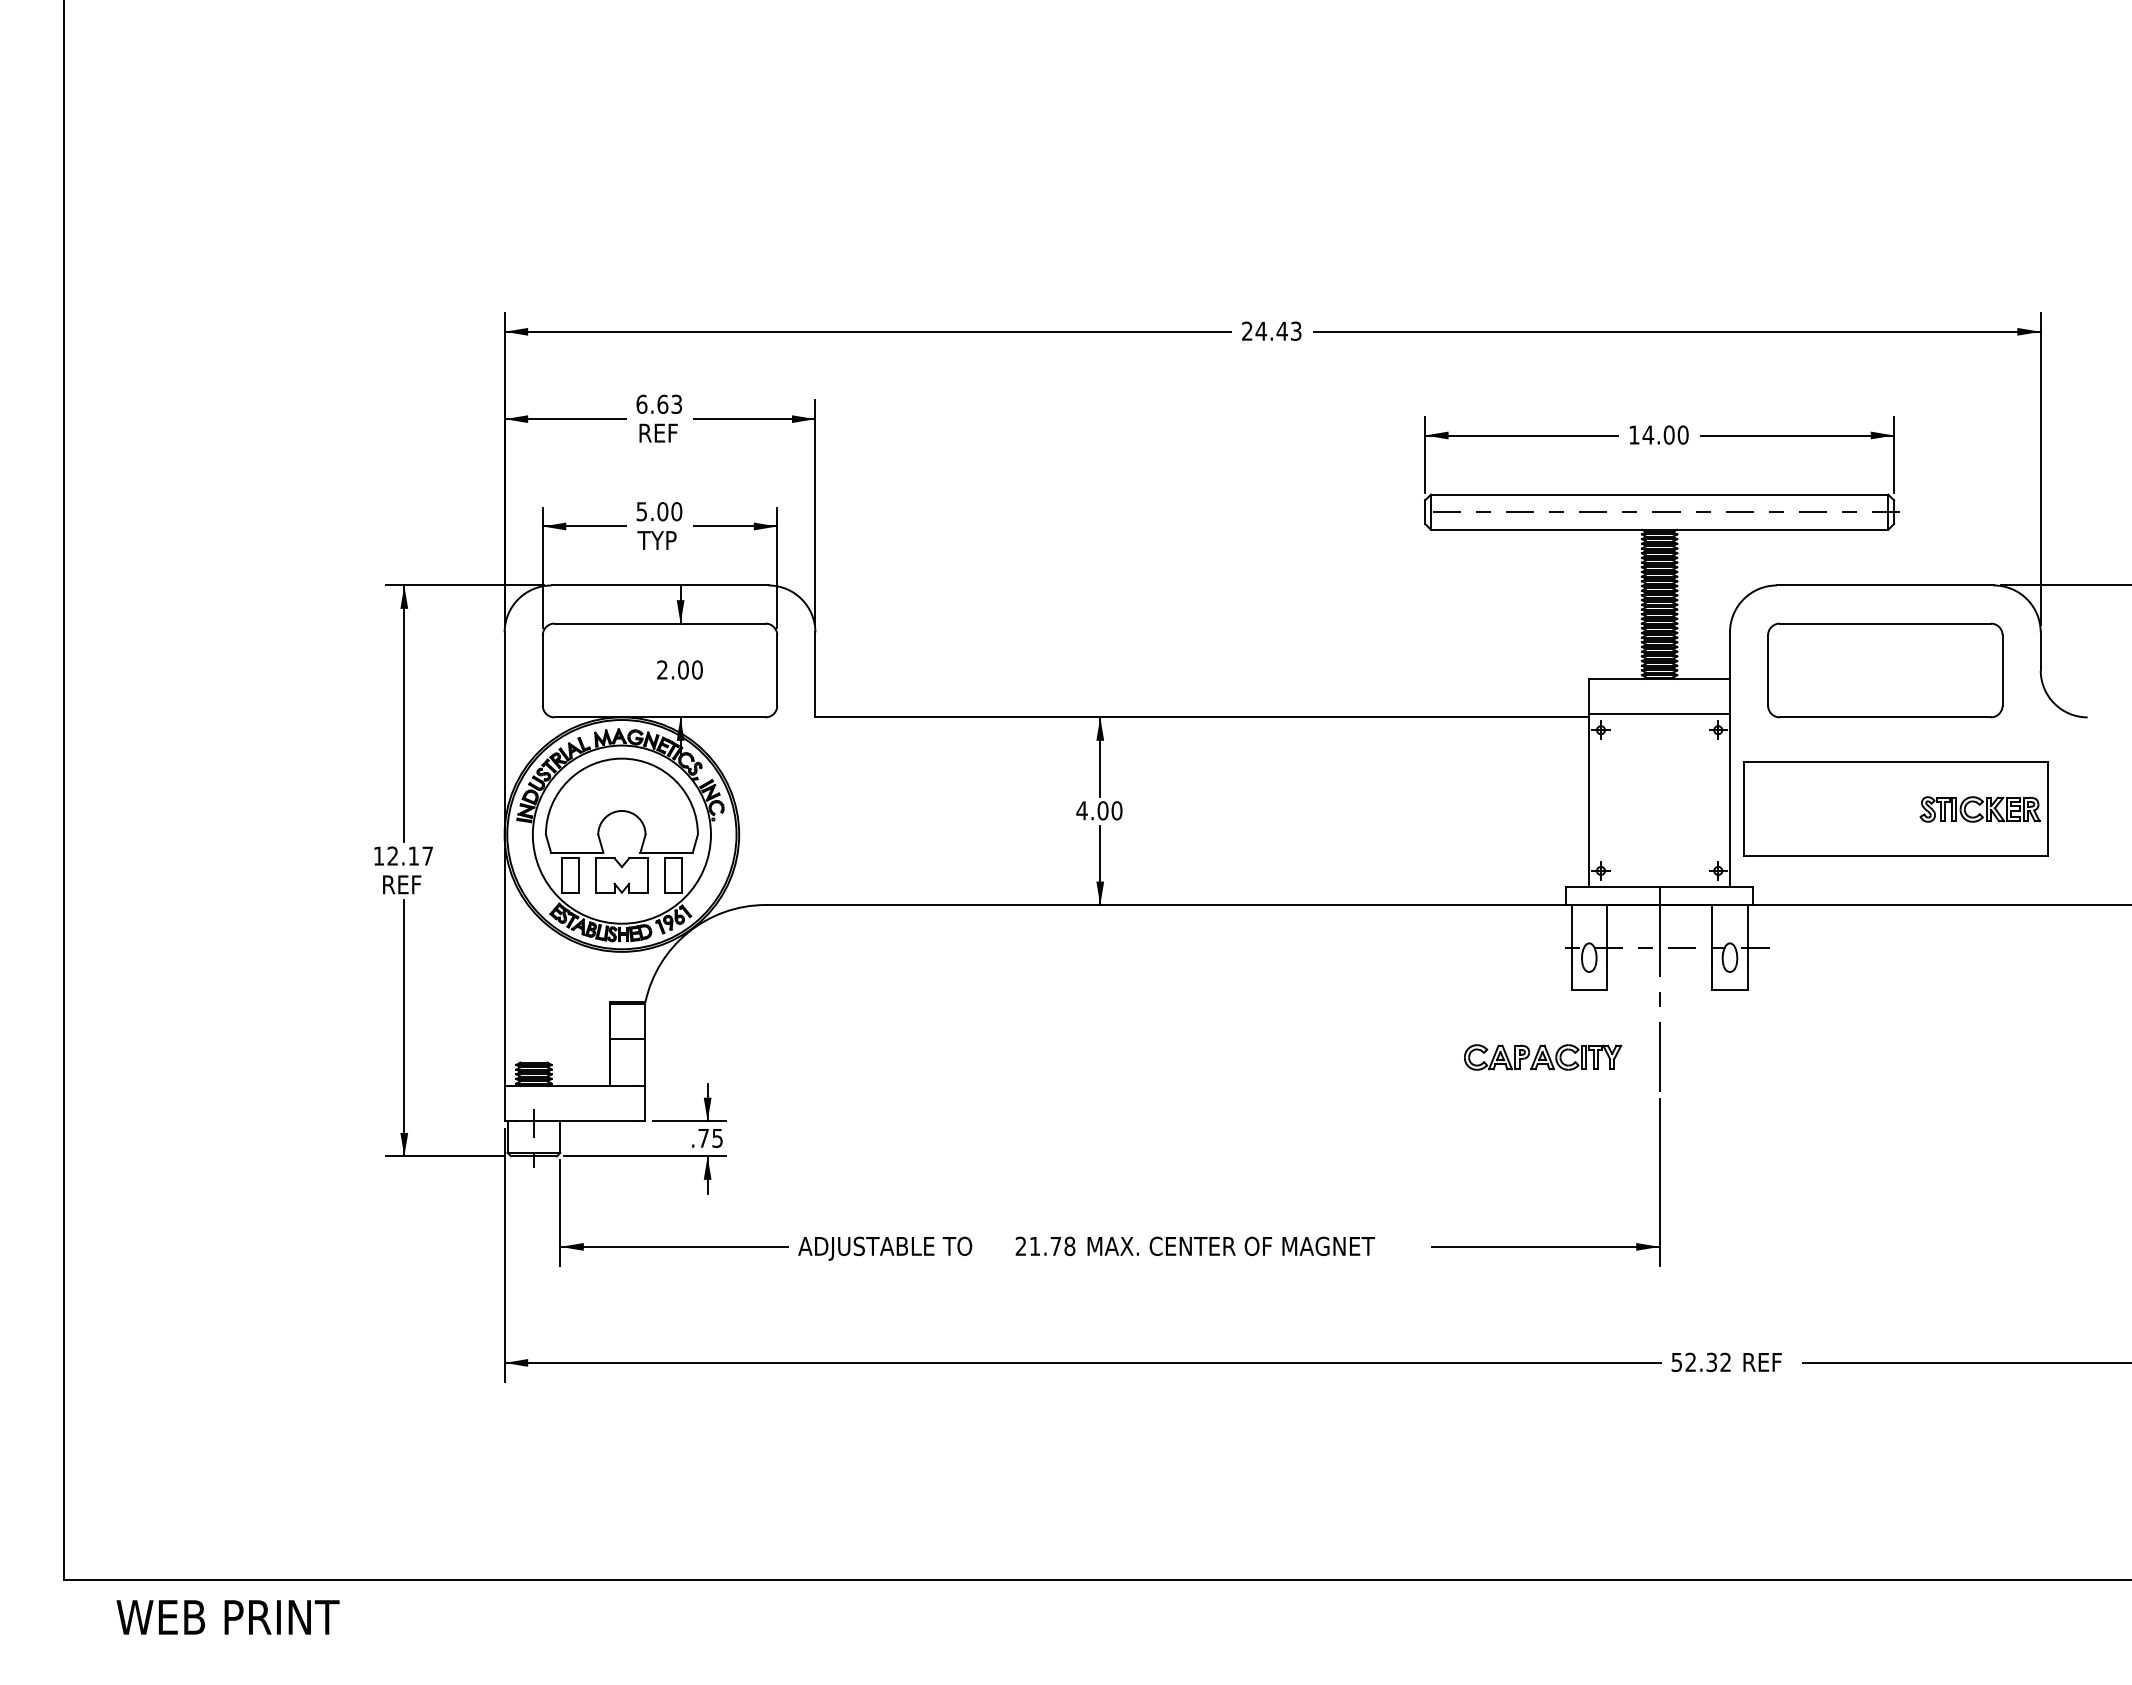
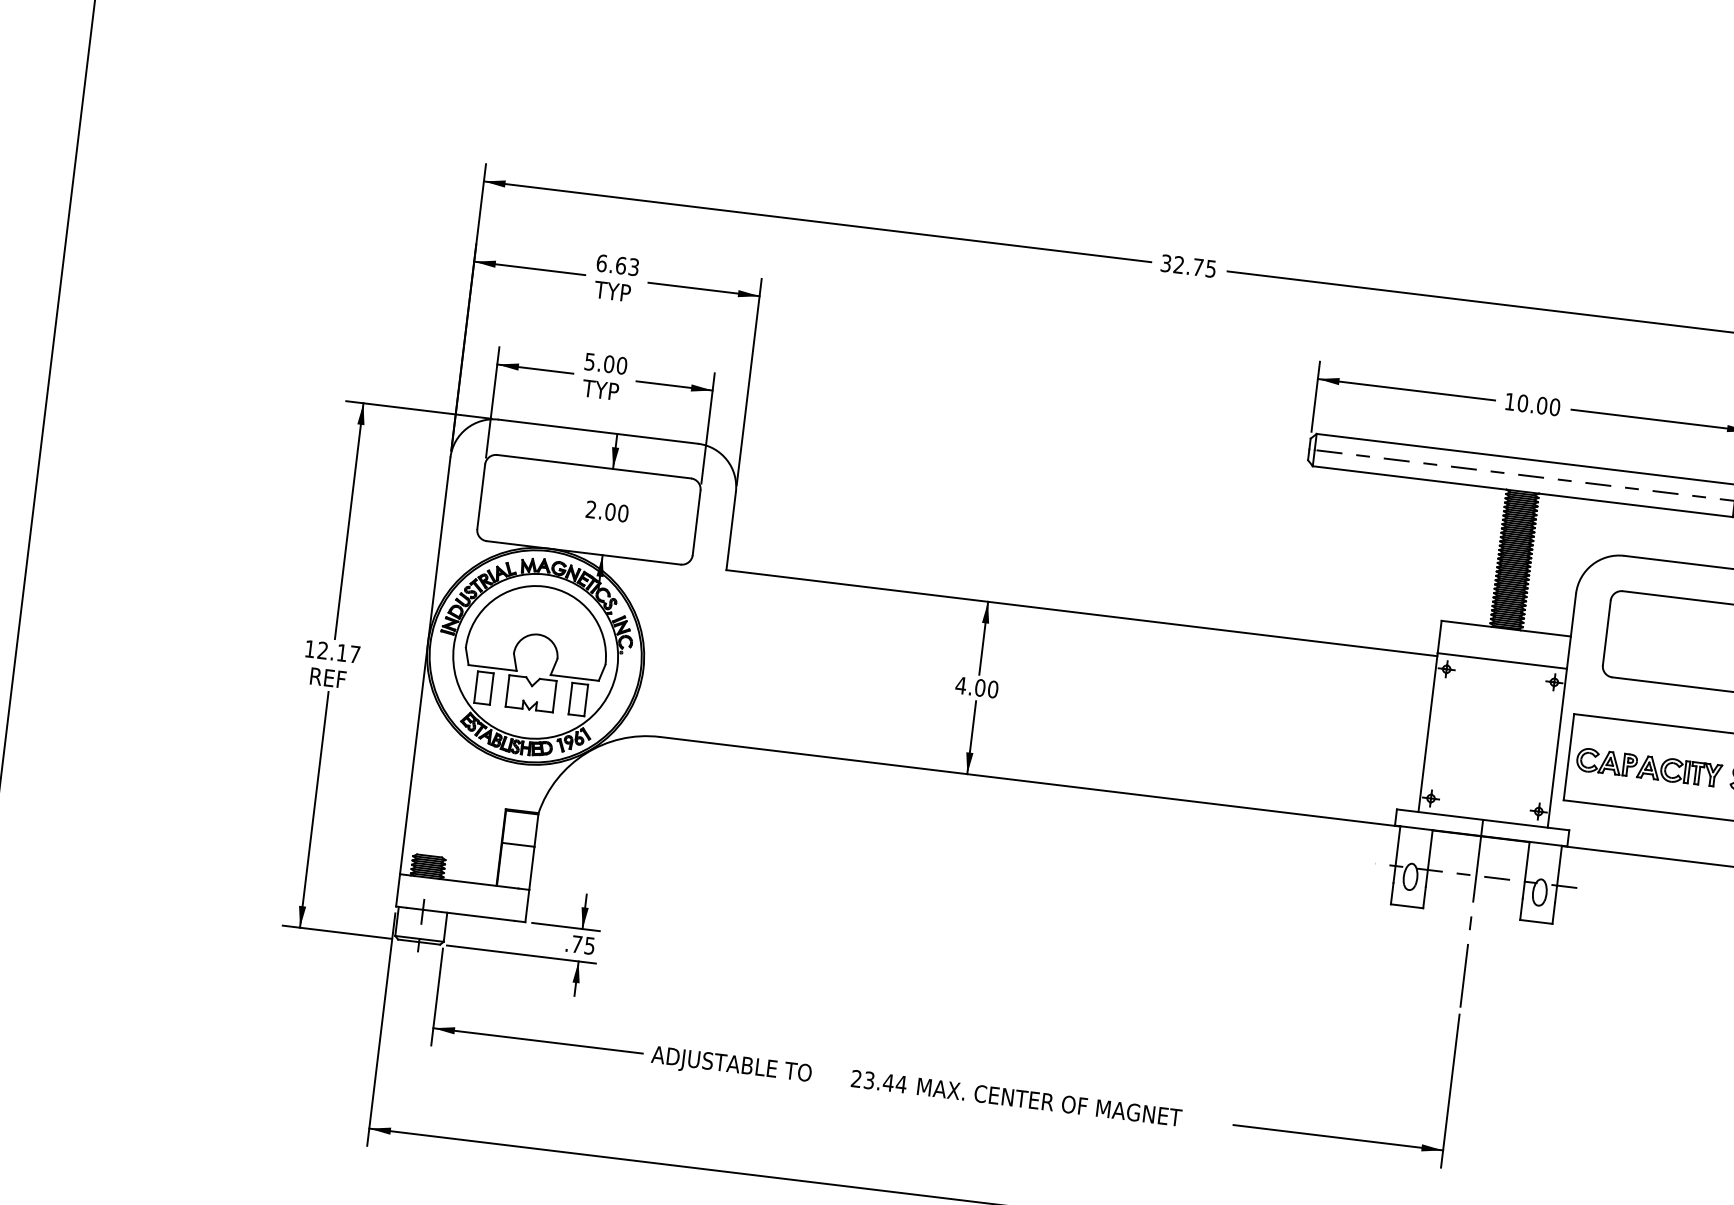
text: (1271, 330) -> (1188, 265), 24.43 -> 32.75
text: (657, 432) -> (613, 290), REF -> TYP
text: (1648, 434) -> (1523, 402), 14.00 -> 10.00
part: (1543, 1057) -> (1649, 767), moved
text: (1052, 1245) -> (885, 1081), 21.78 -> 23.44

